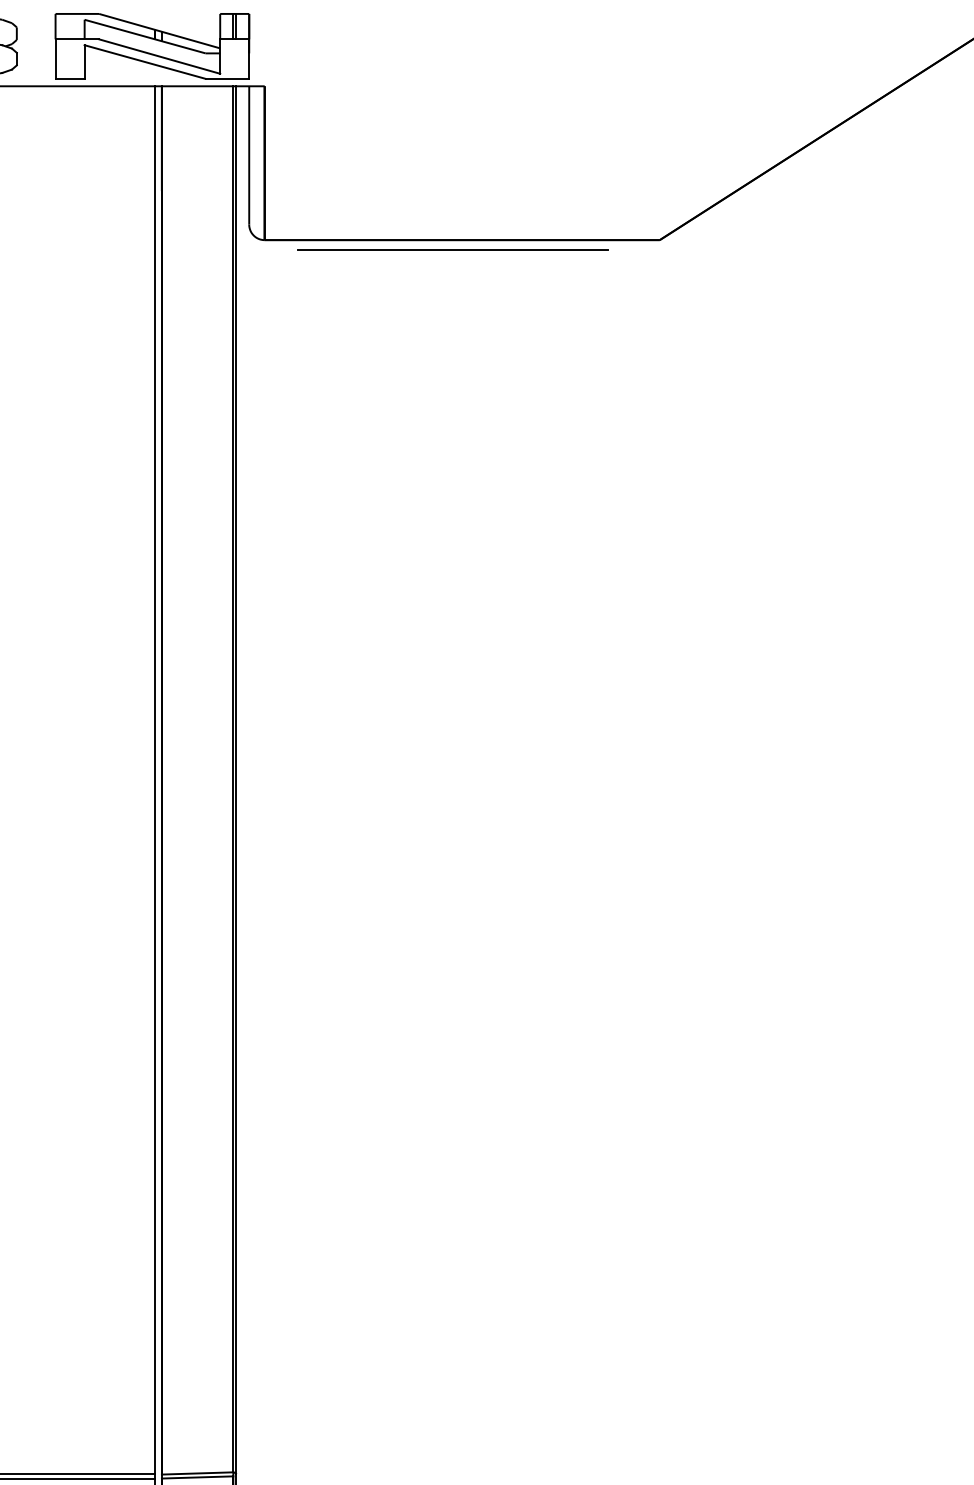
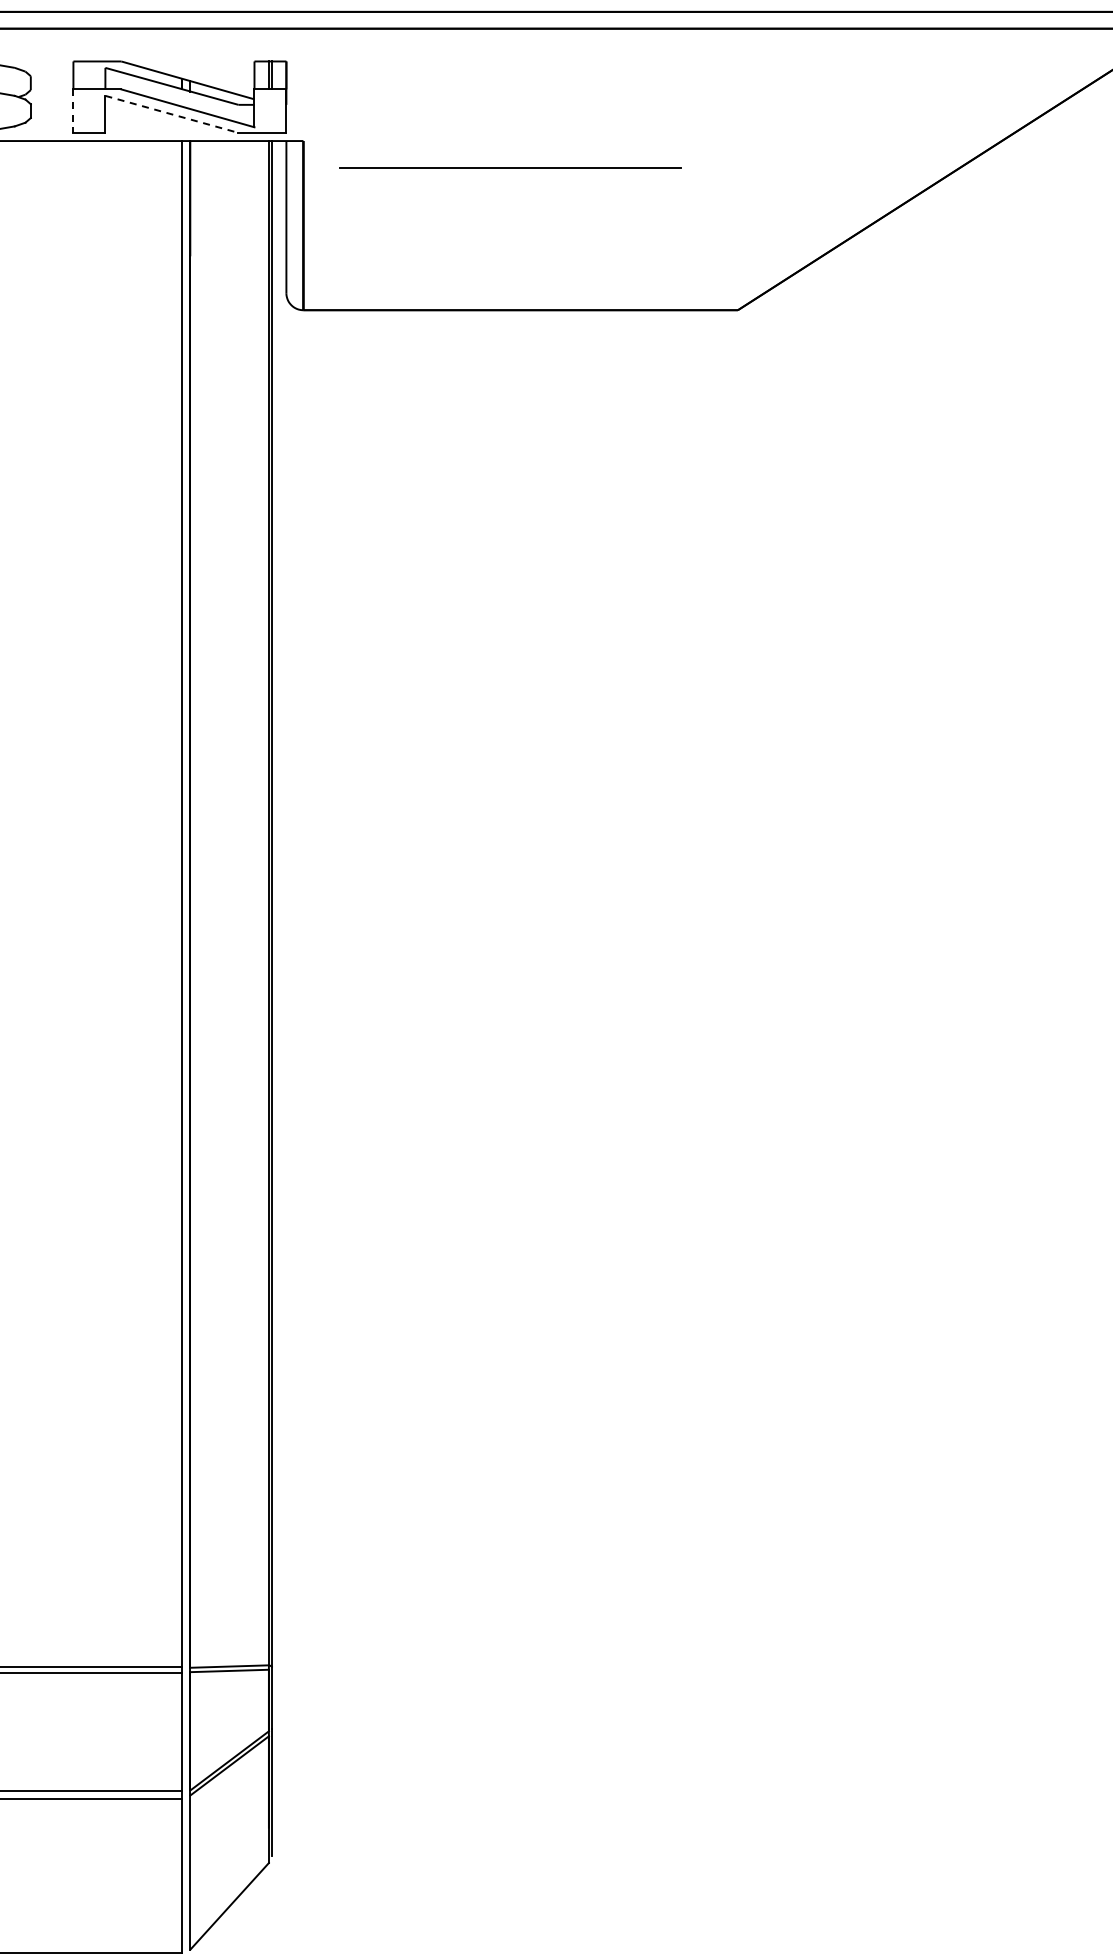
line: (55, 59) -> (73, 111), solid -> dashed
line: (145, 62) -> (172, 114), solid -> dashed
line: (453, 250) -> (510, 167), moved

